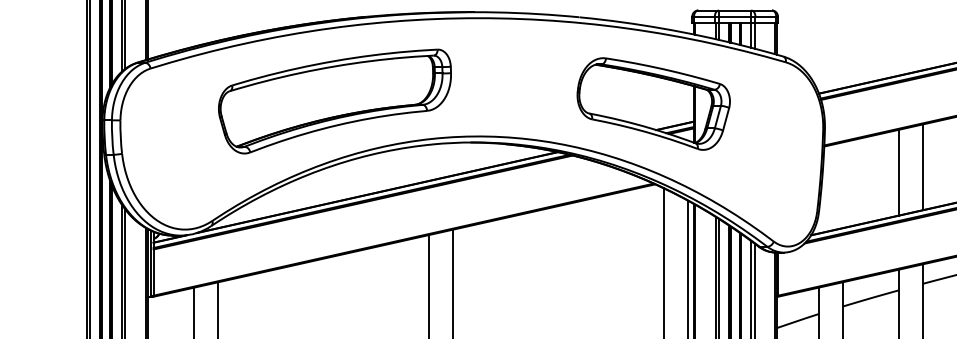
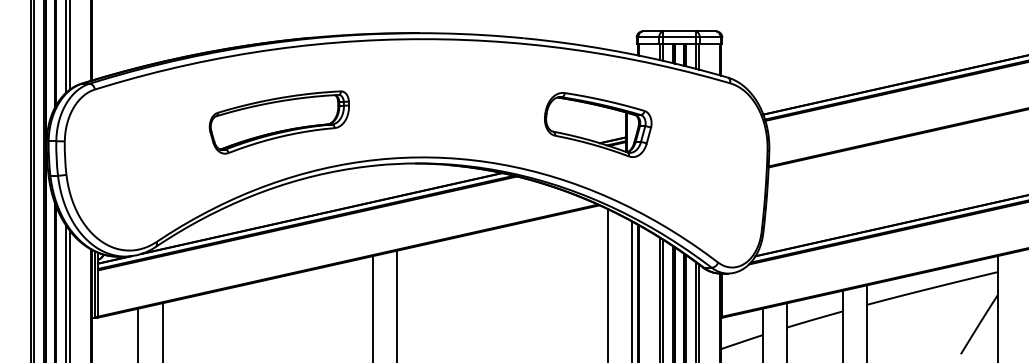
part: (335, 101) -> (279, 122), size x0.6
part: (654, 103) -> (598, 124), size x0.7
line: (923, 167) -> (867, 188), removed
line: (898, 172) -> (842, 193), removed

